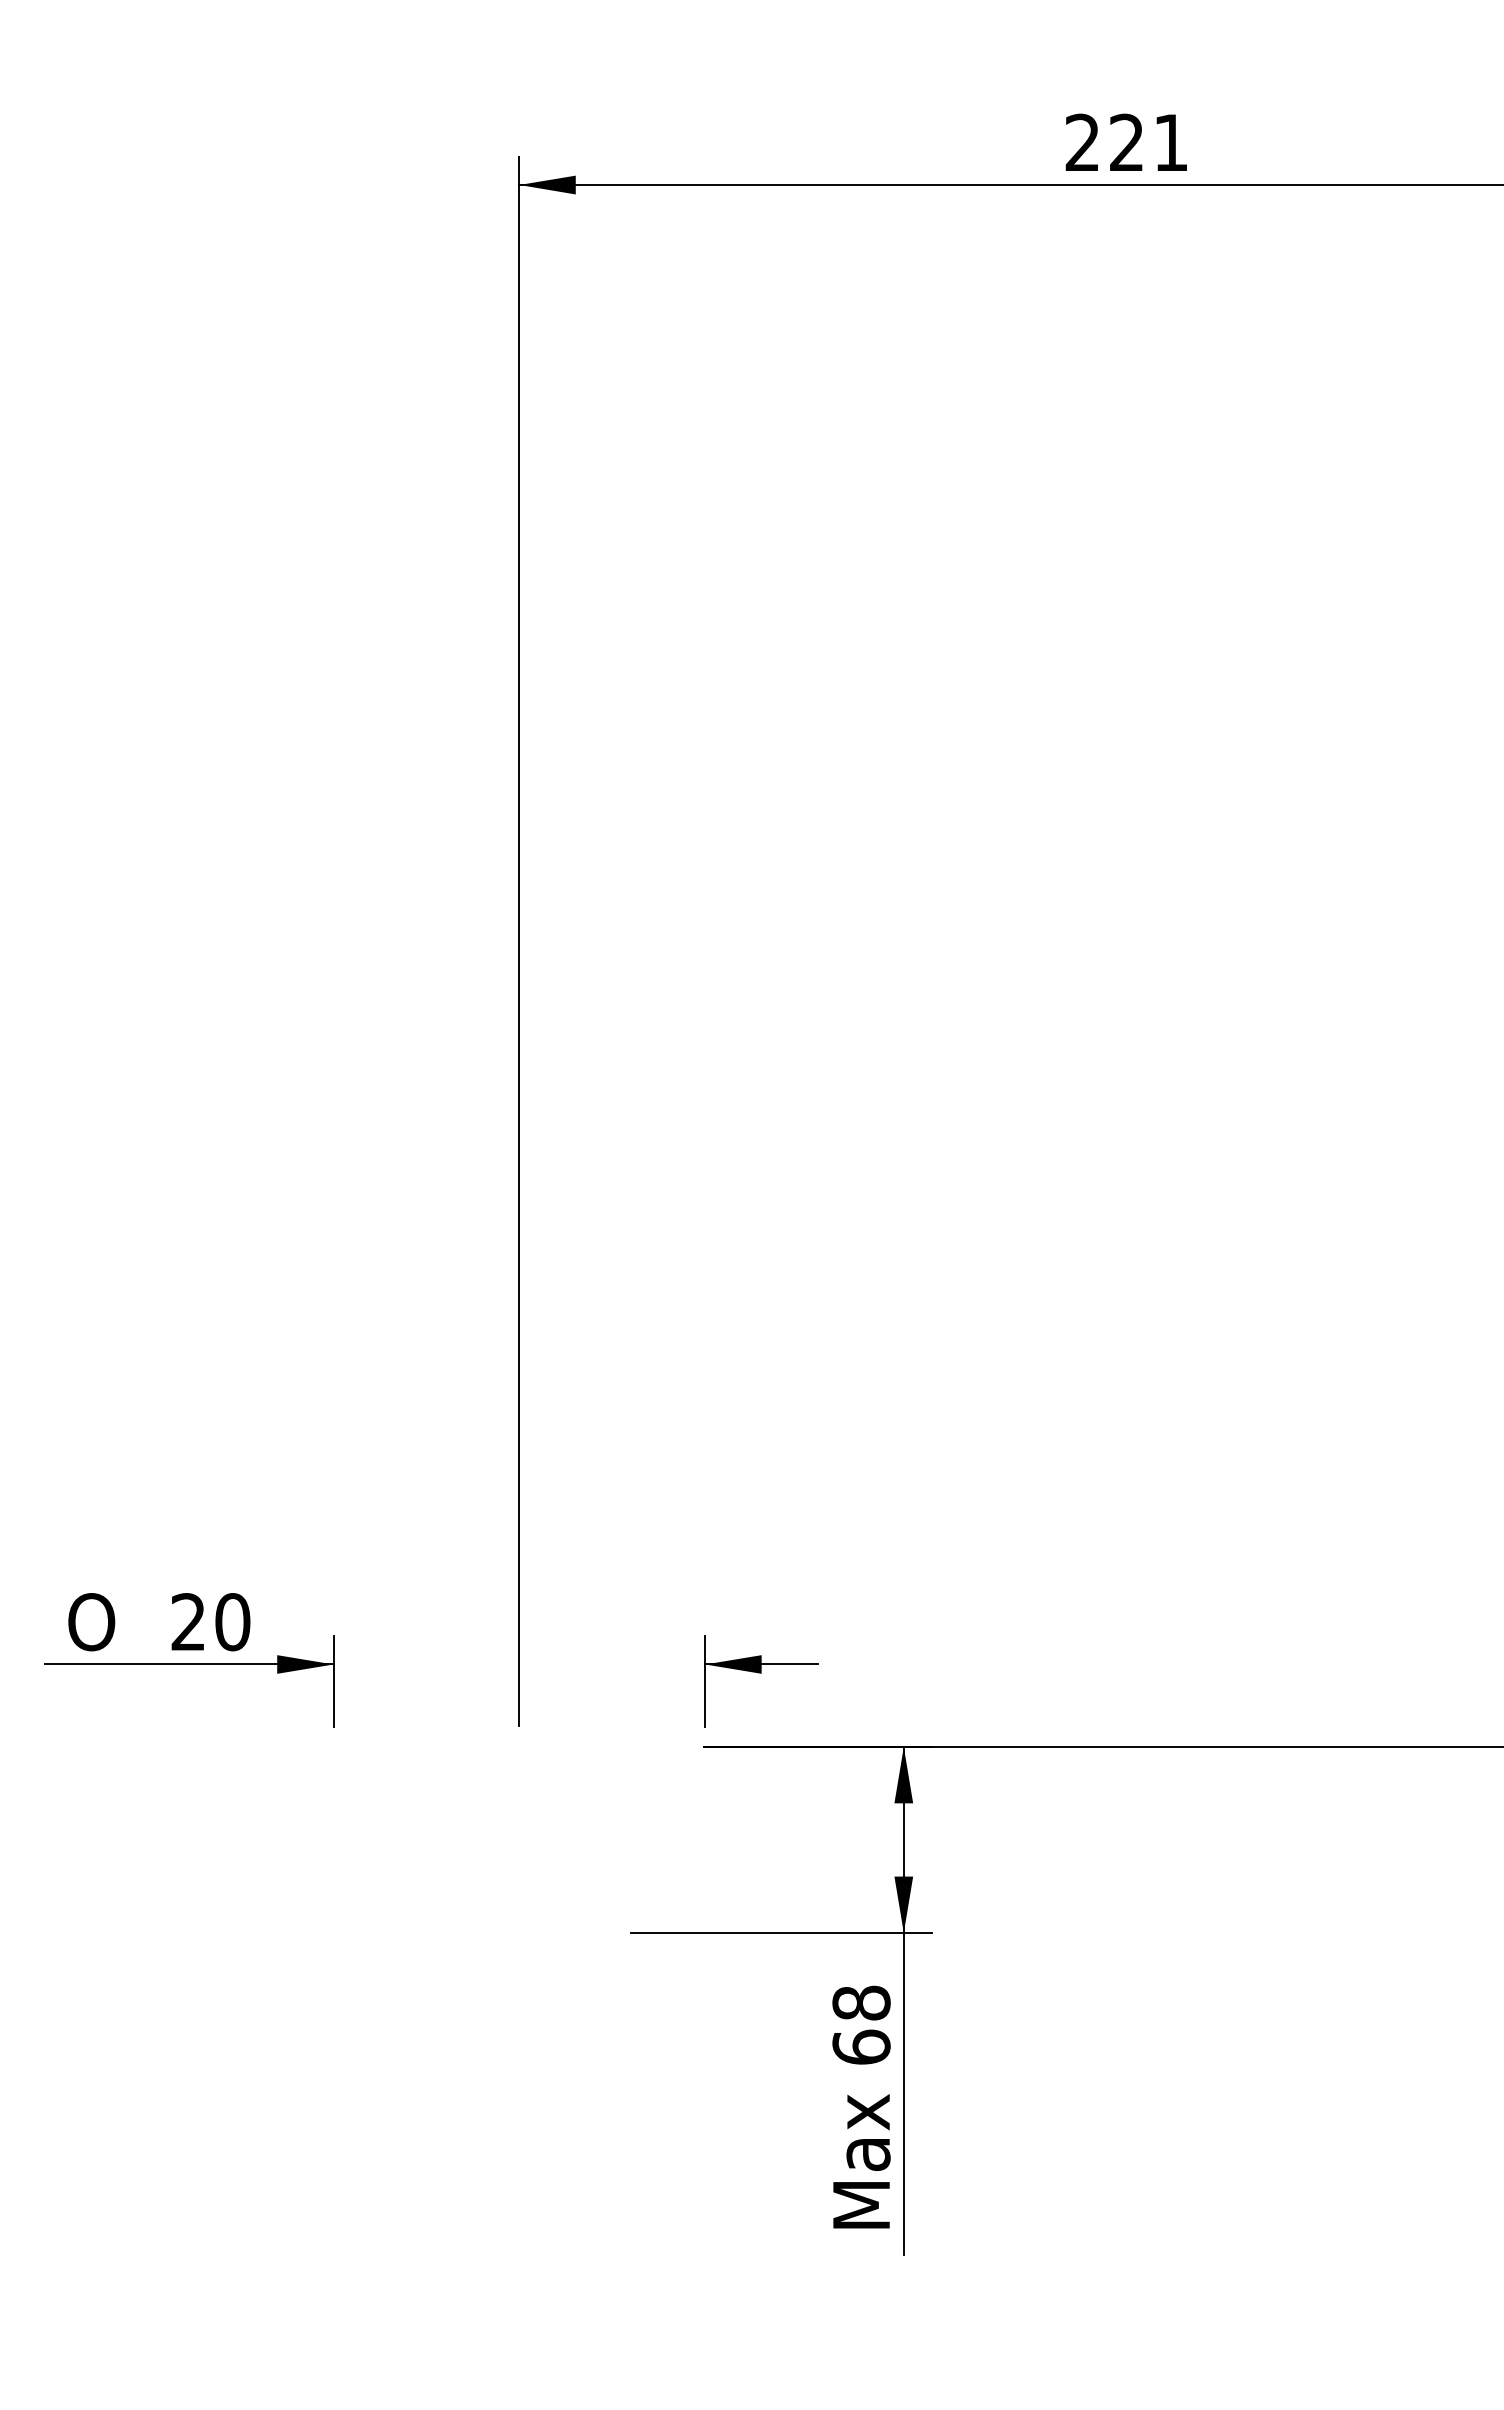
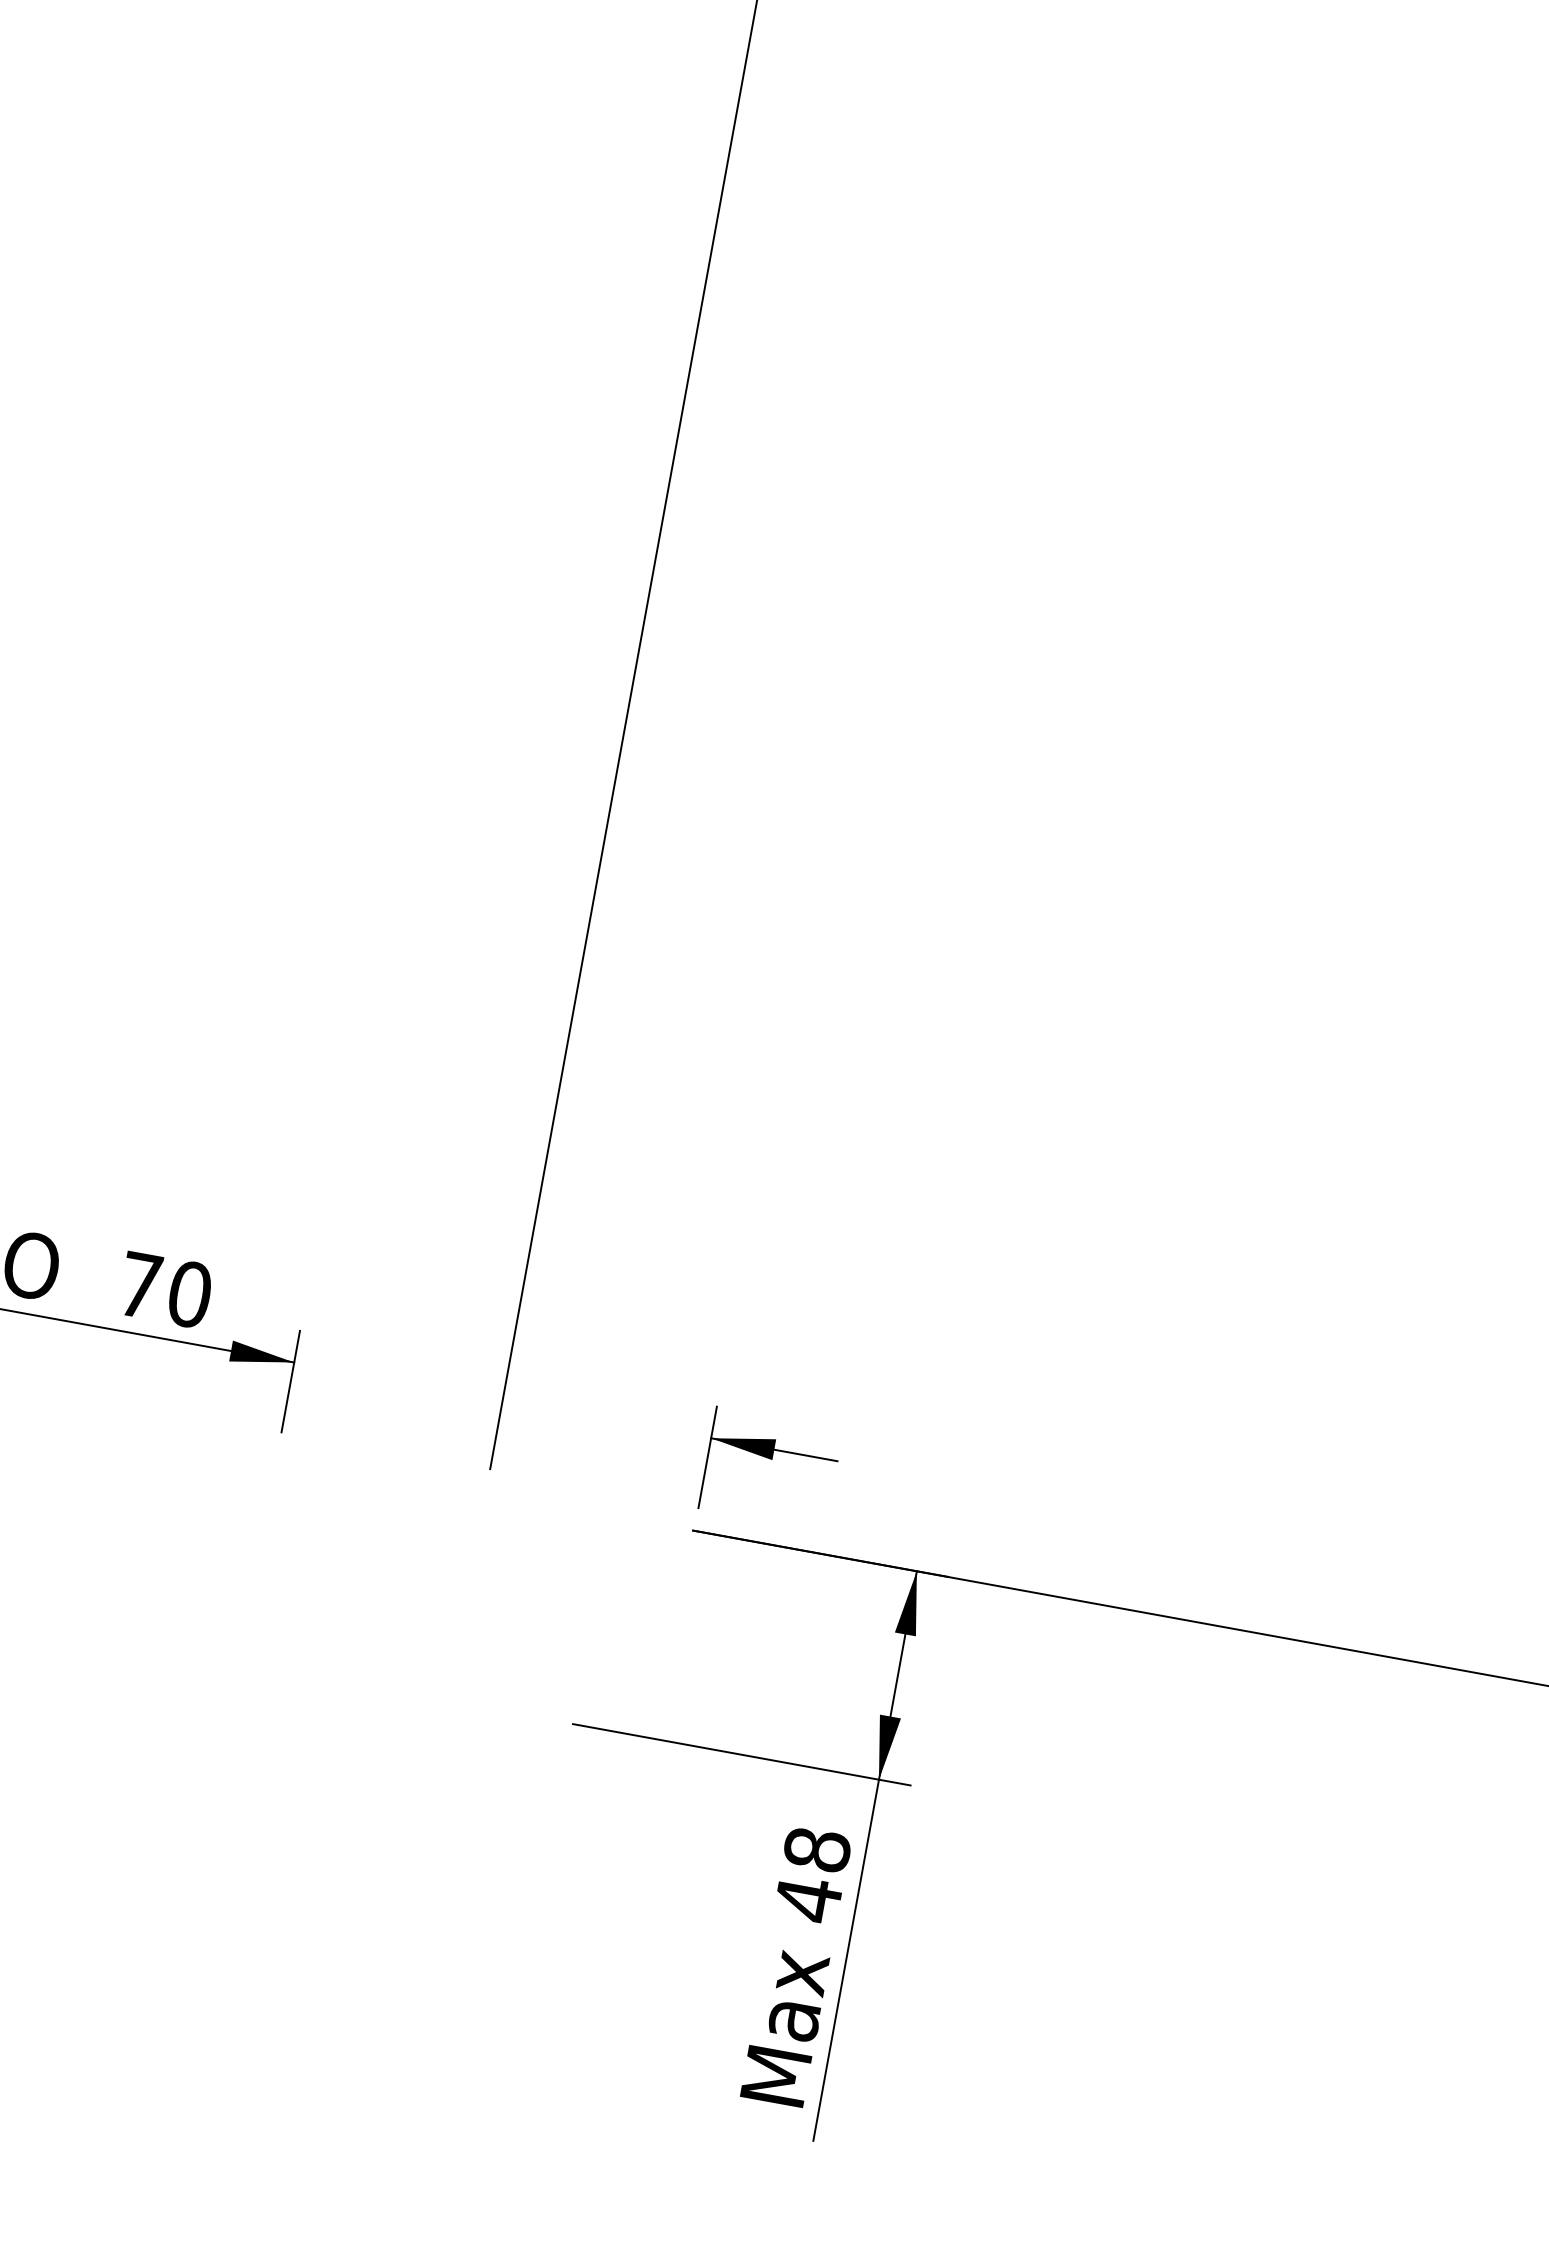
text: (187, 1621) -> (139, 1284), 20 -> 70
text: (861, 2047) -> (808, 1899), 68 -> 48

